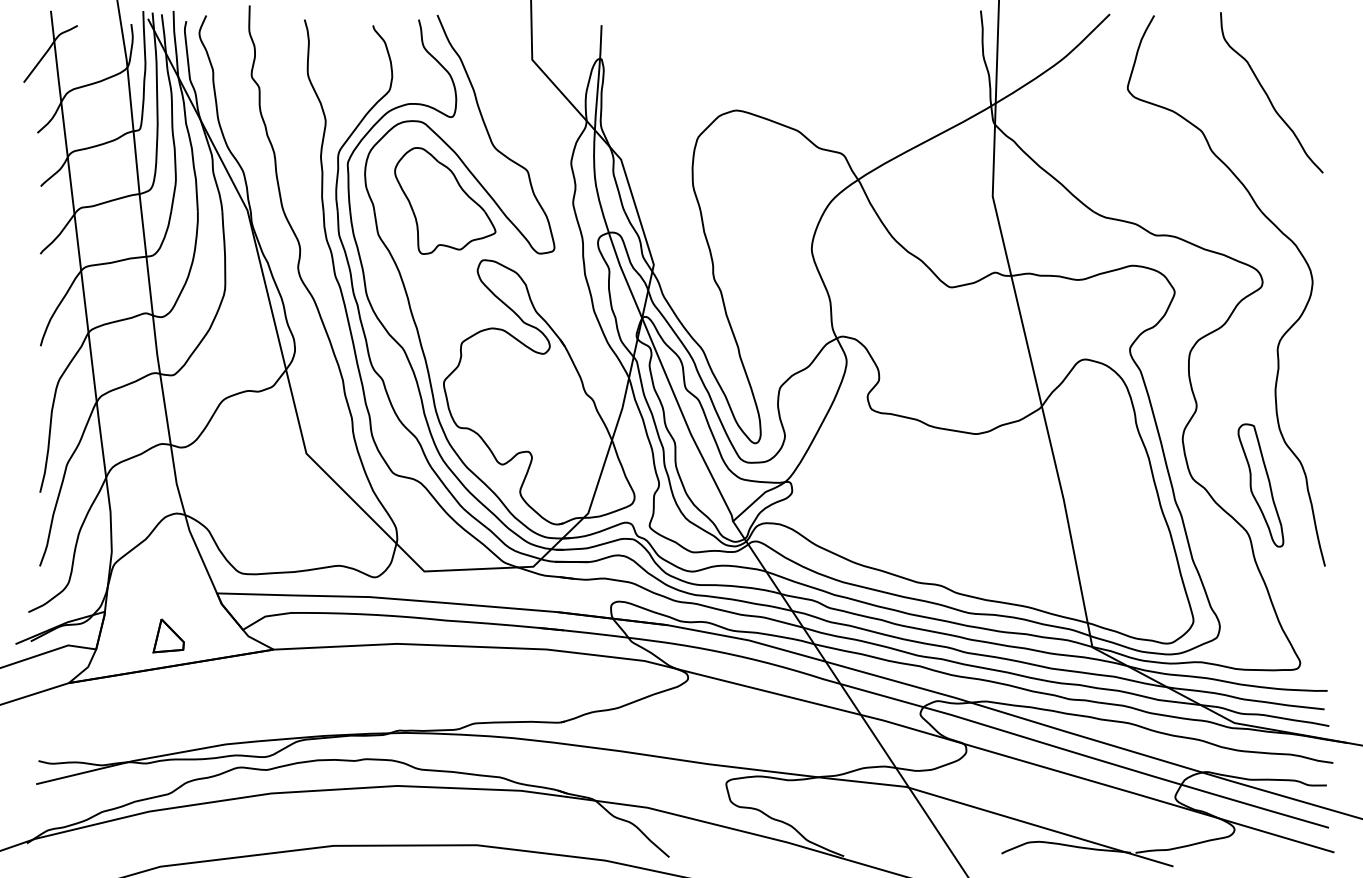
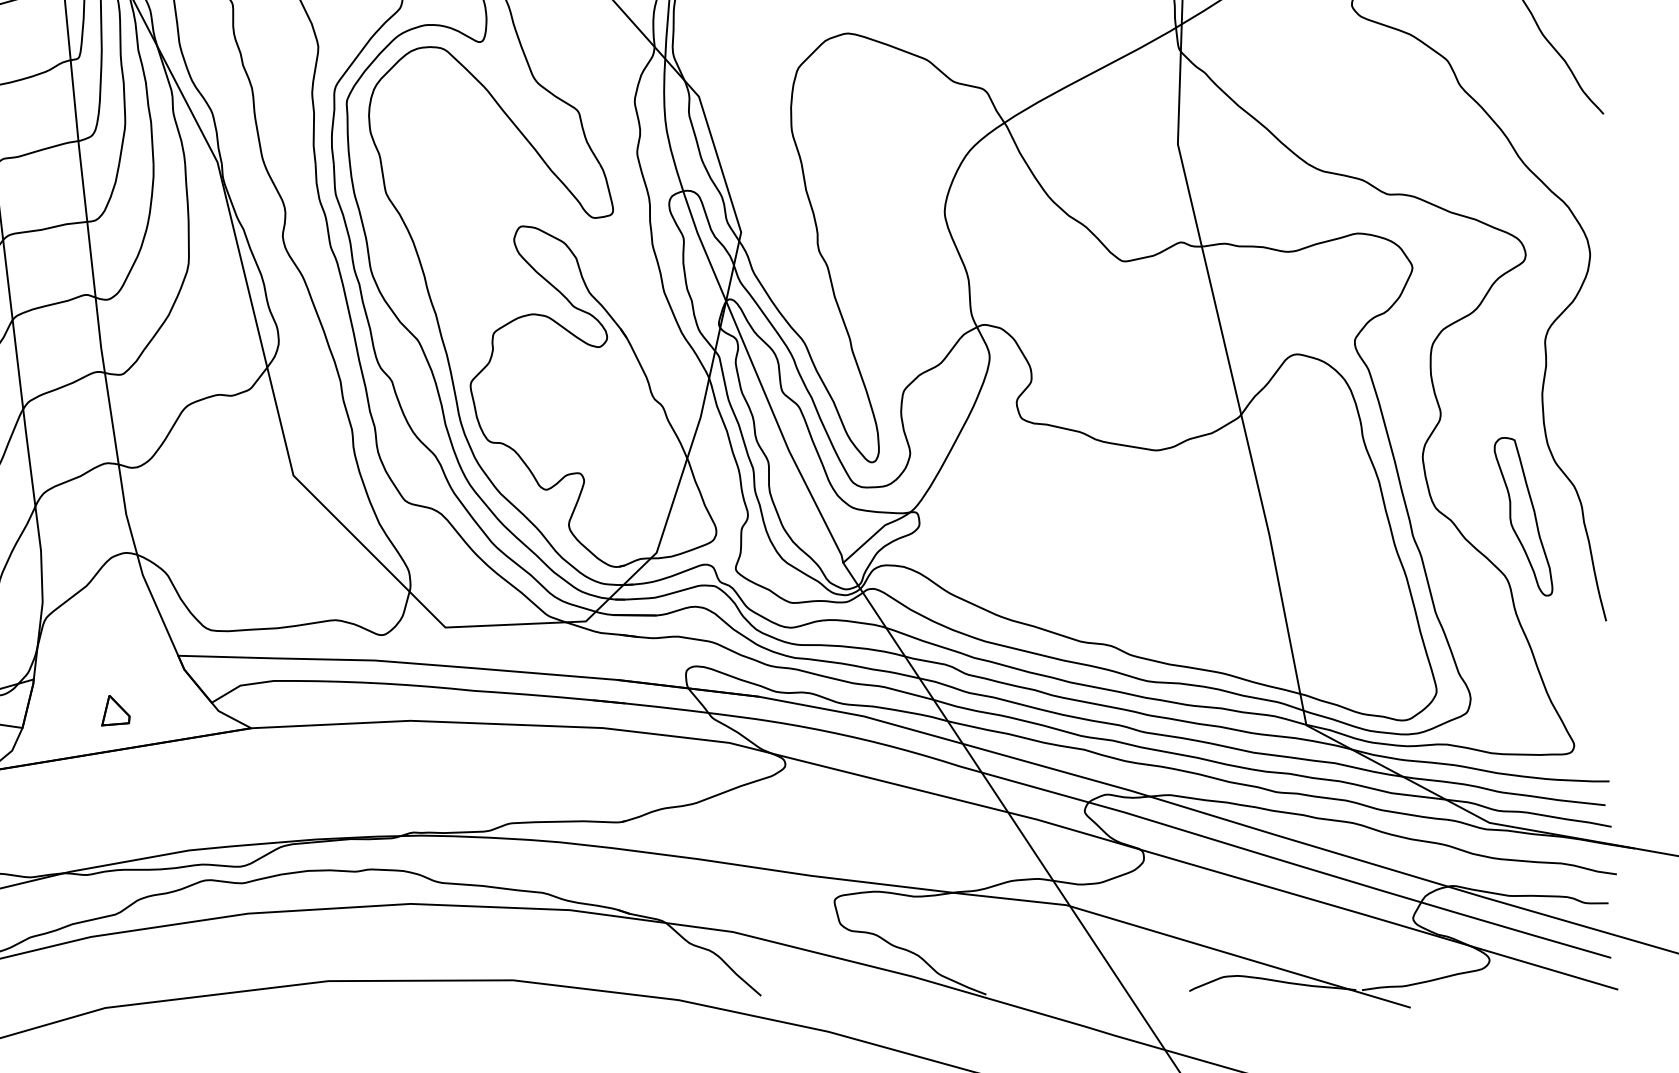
part: (445, 200) -> (472, 149), removed
part: (168, 635) -> (115, 710), size x0.7

